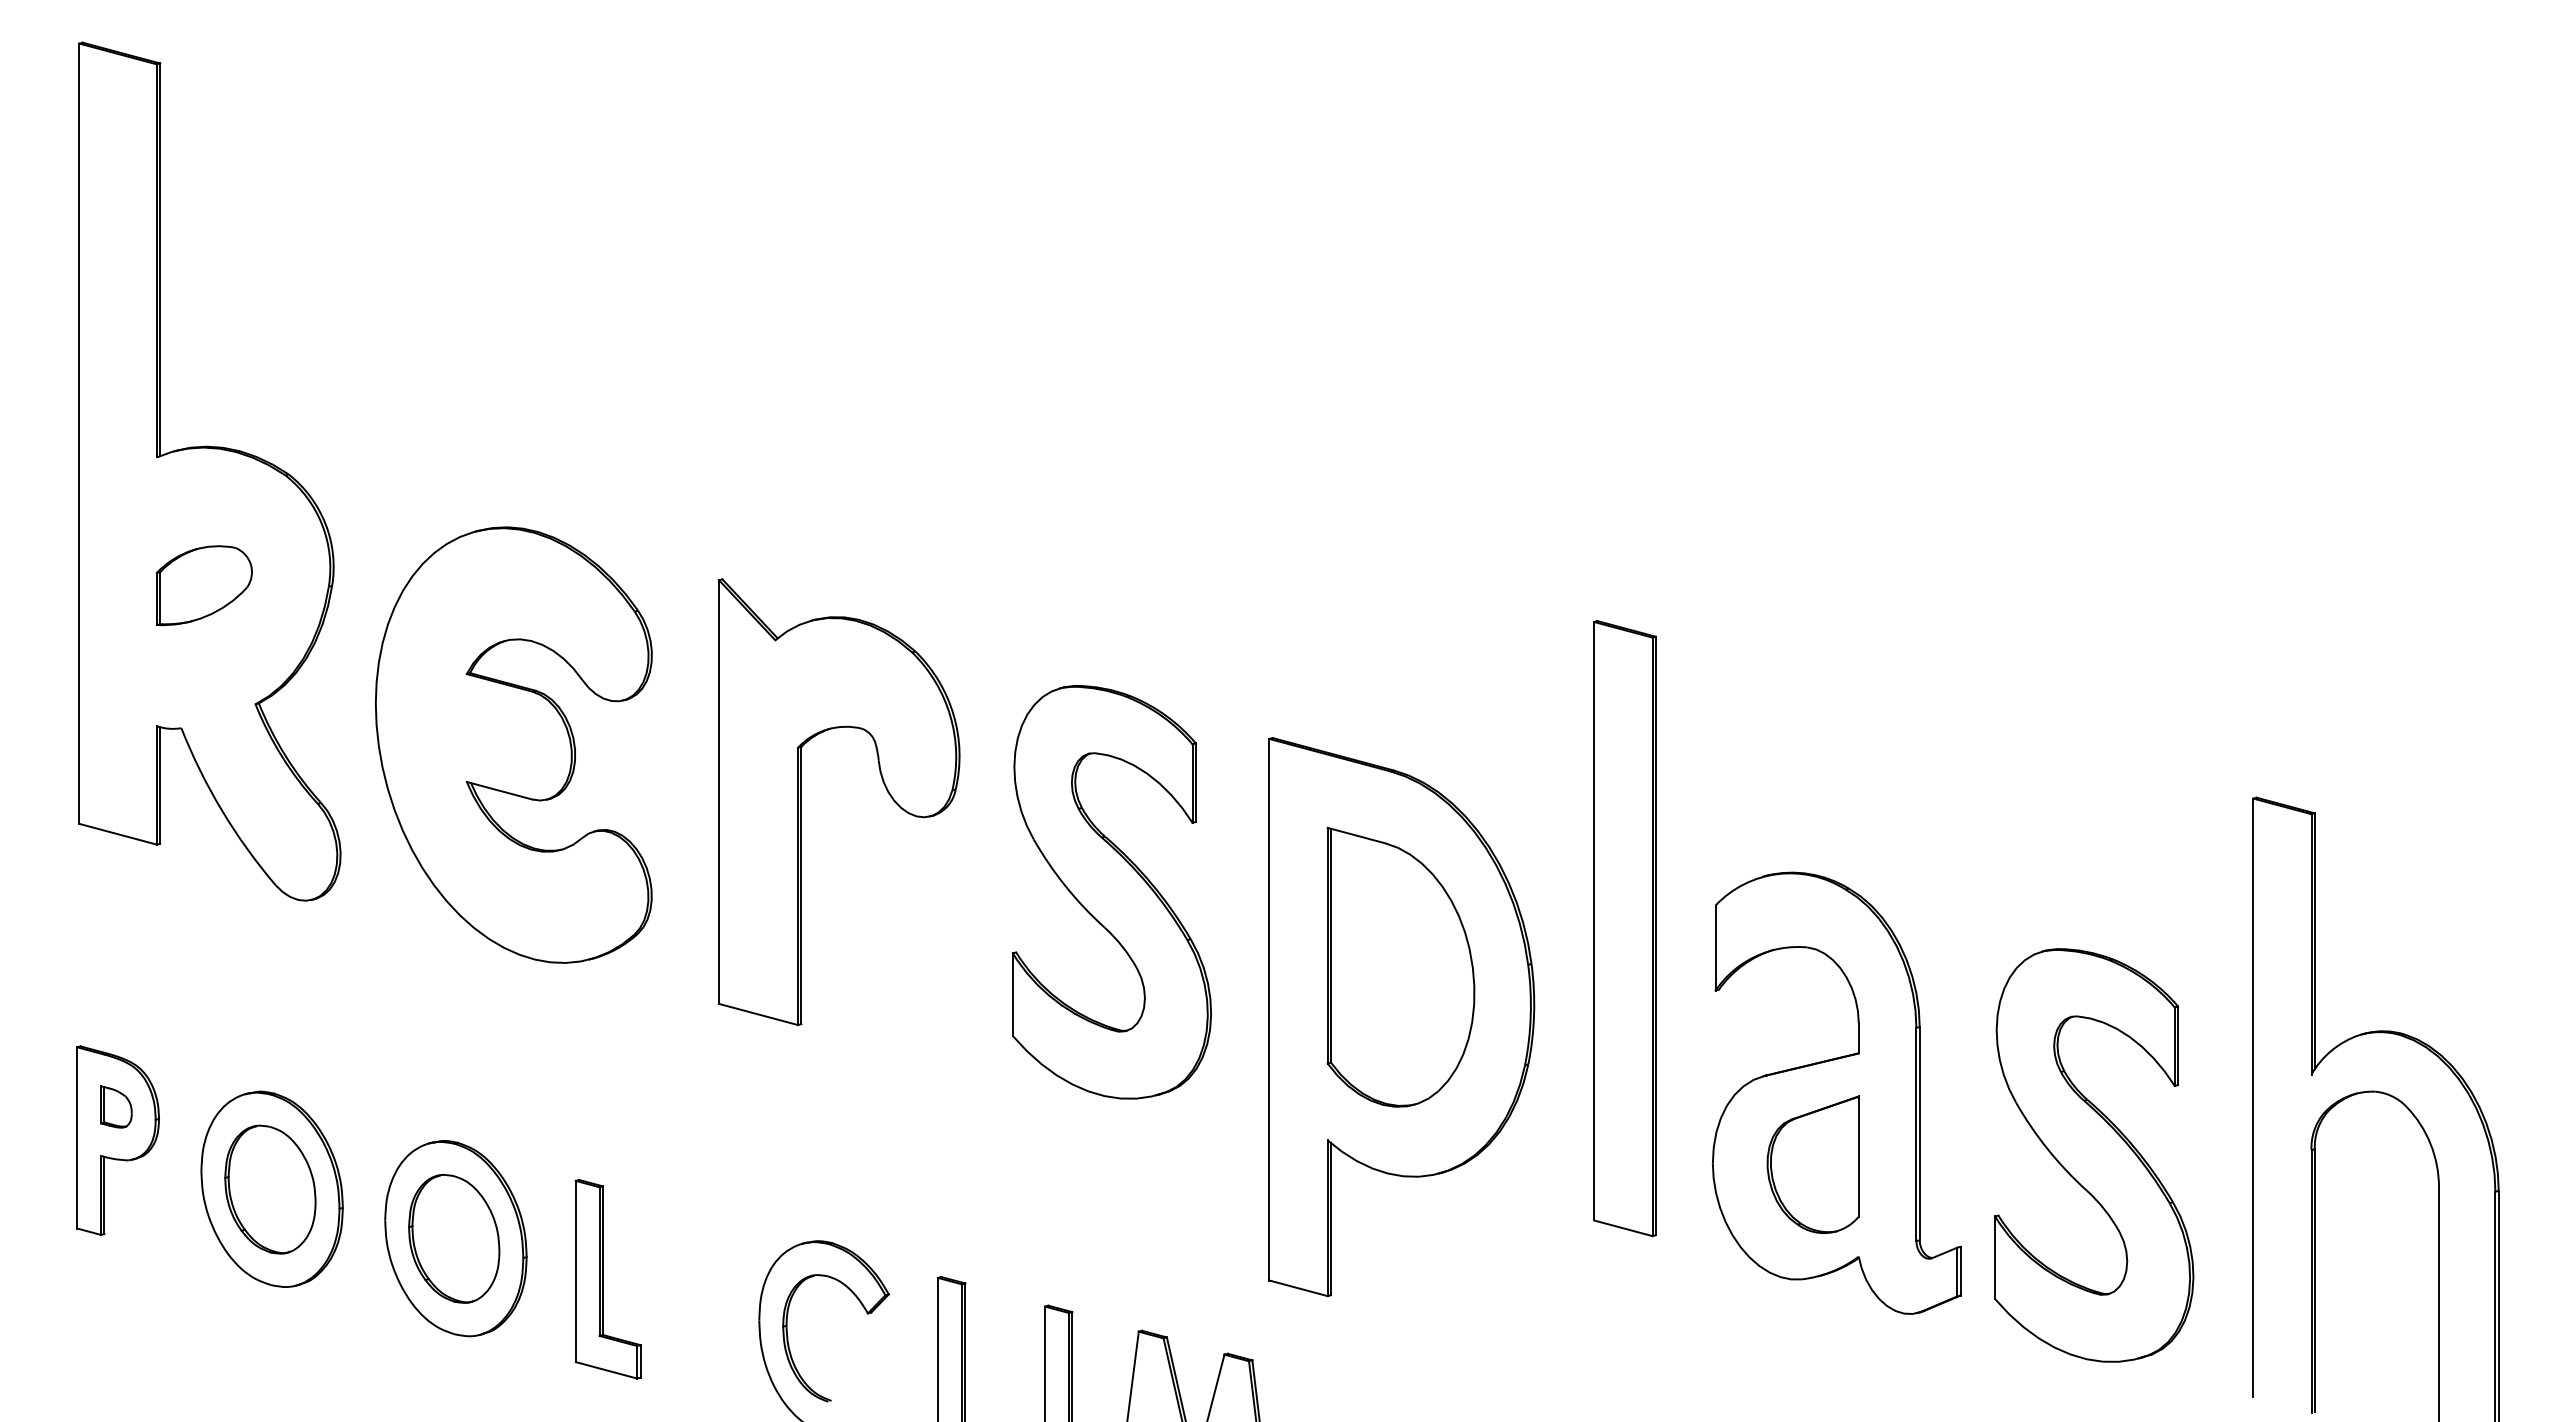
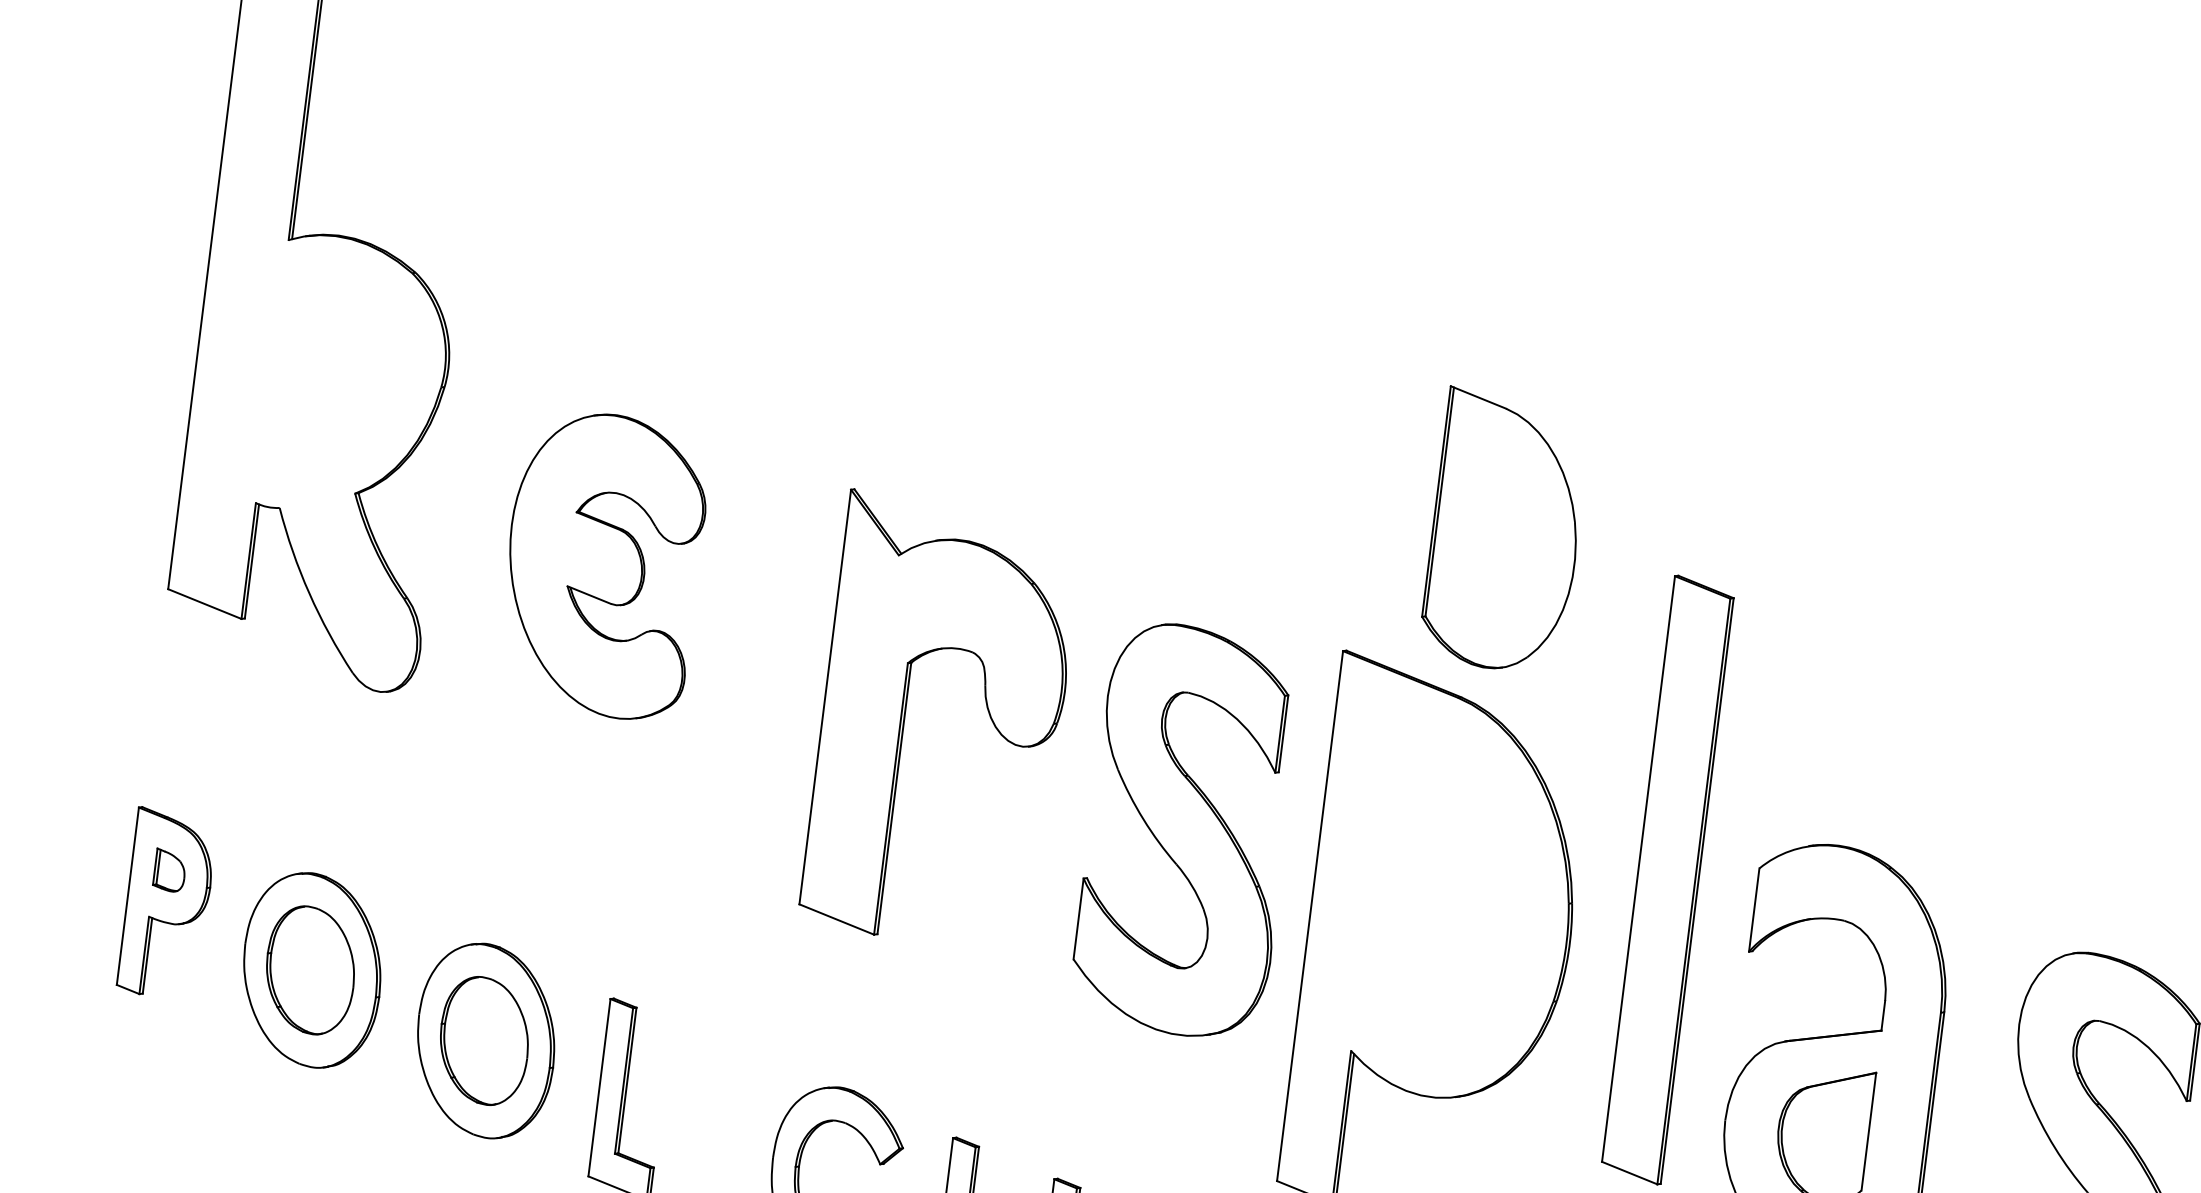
part: (203, 585) -> (318, 371), removed
part: (513, 744) -> (602, 564), size x0.7
part: (801, 801) -> (904, 716), moved
part: (1111, 892) -> (1187, 831), moved
part: (1400, 966) -> (1505, 530), moved

